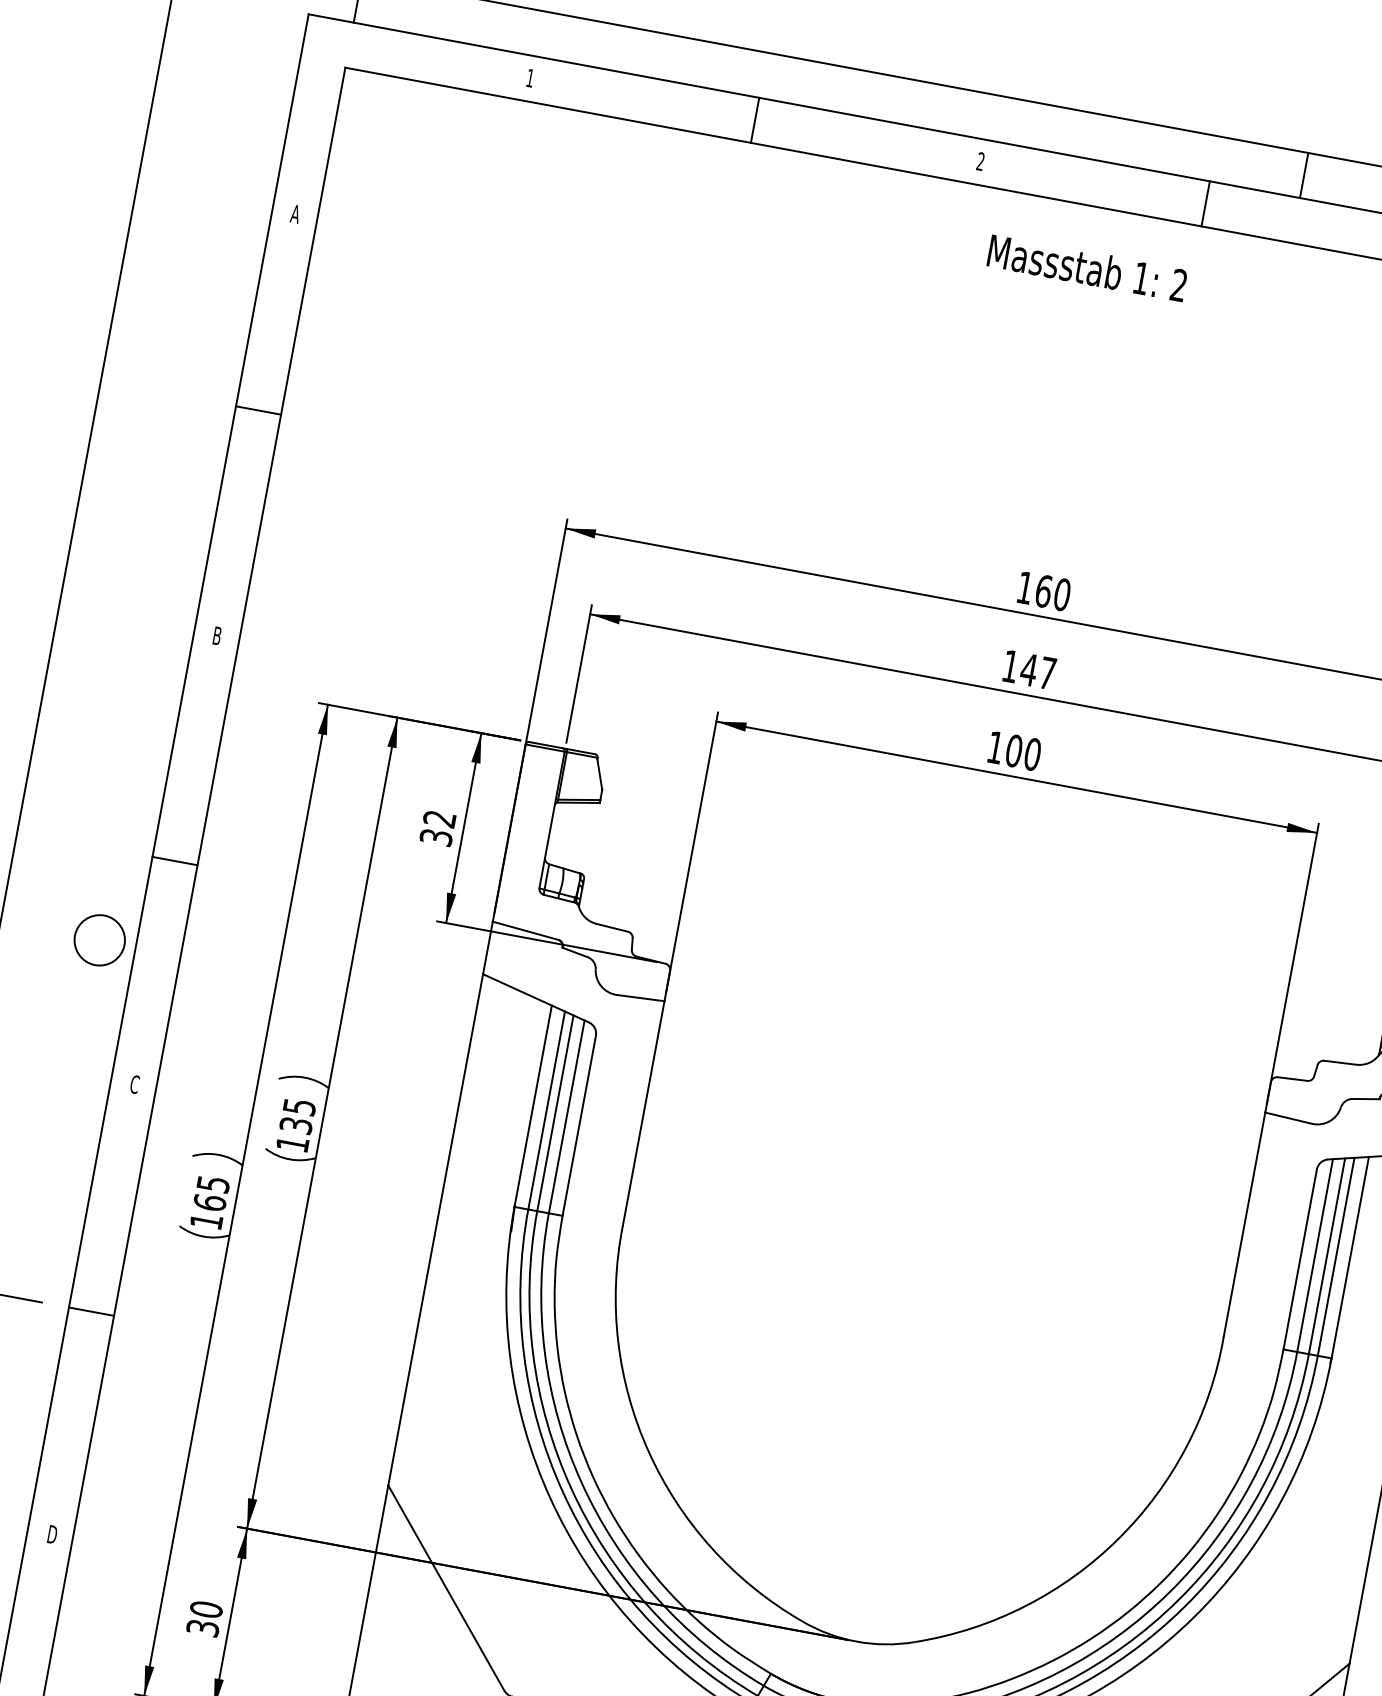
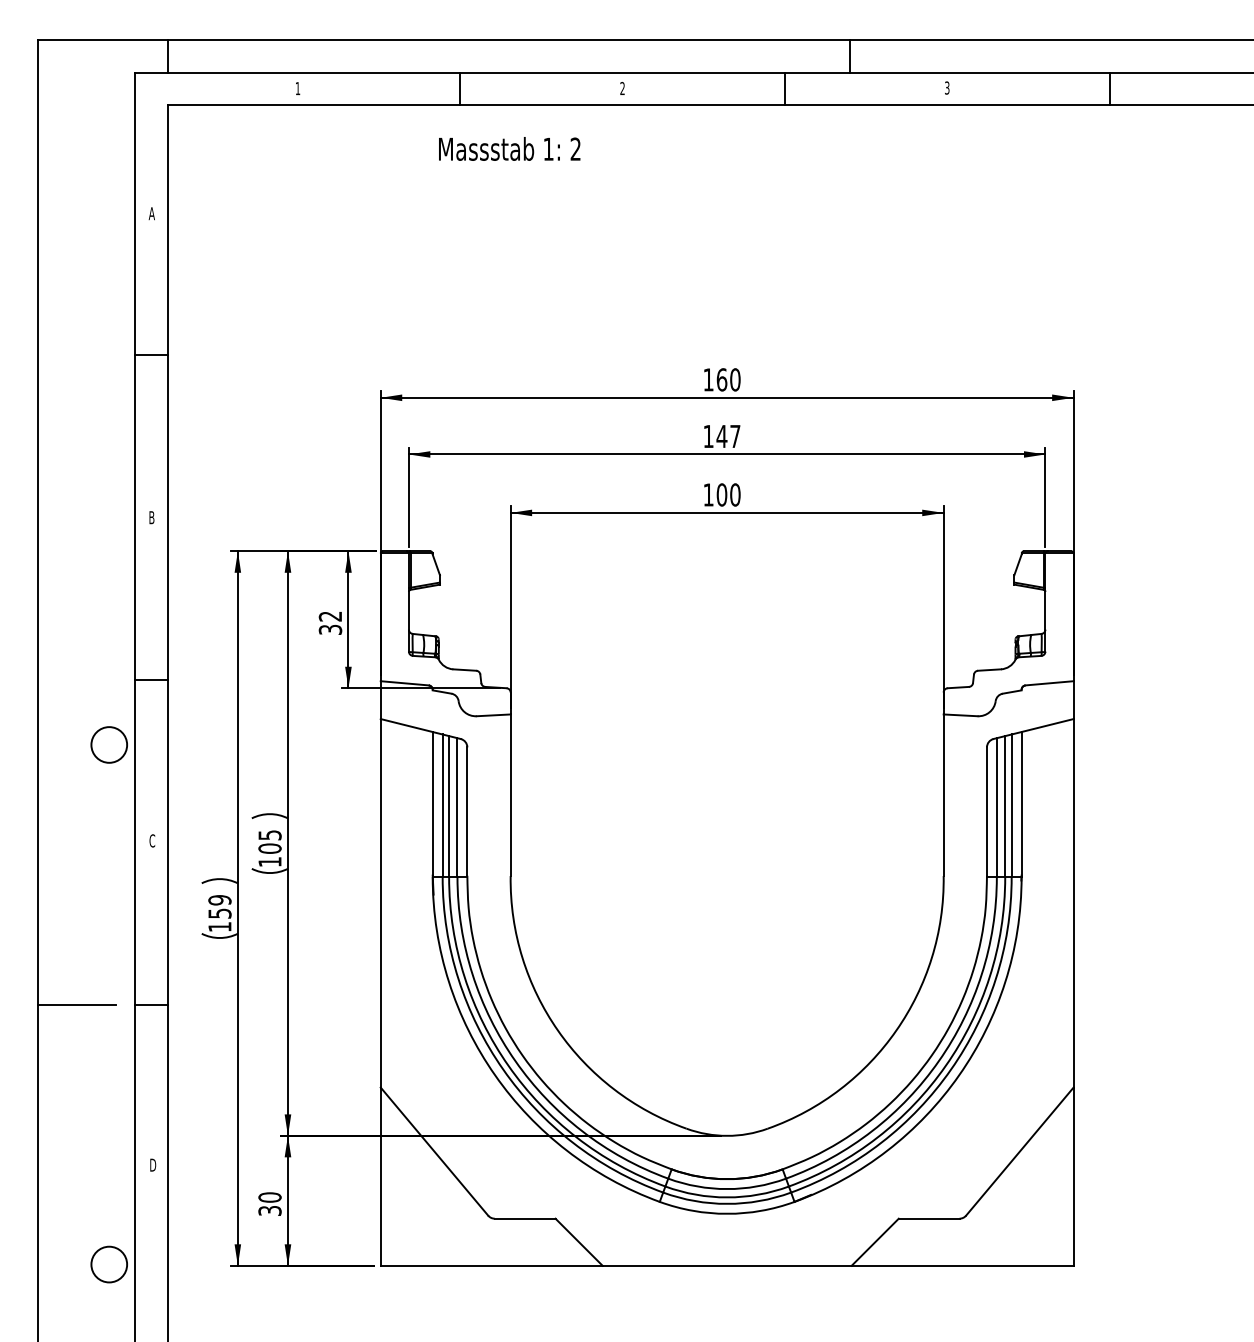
text: (1087, 267) -> (509, 148), moved
text: (295, 1125) -> (269, 848), 135 -> 105
text: (211, 1192) -> (219, 906), 165 -> 159

